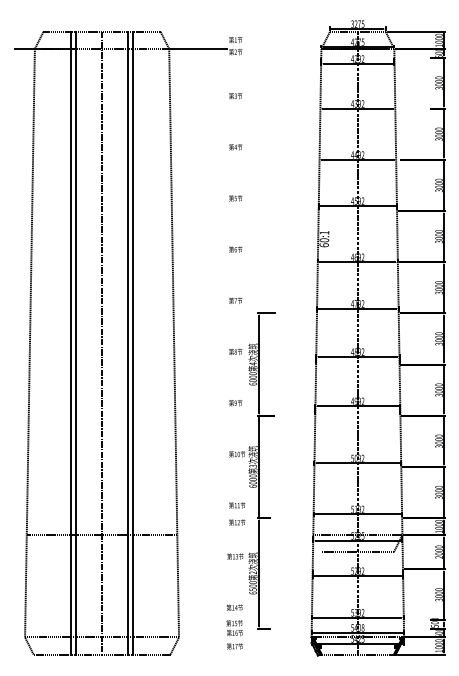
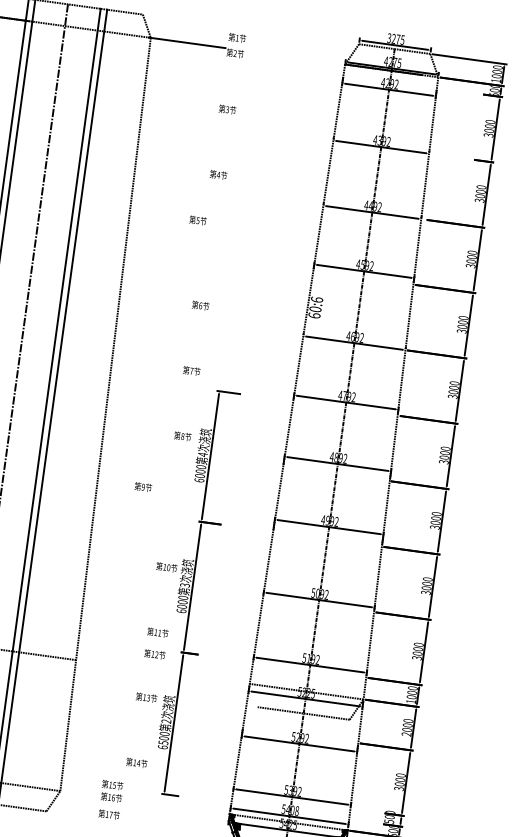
text: (235, 198) -> (197, 220), moved
text: (324, 232) -> (317, 299), 60:1 -> 60:6
text: (235, 403) -> (142, 487), moved
text: (234, 634) -> (110, 799), moved

